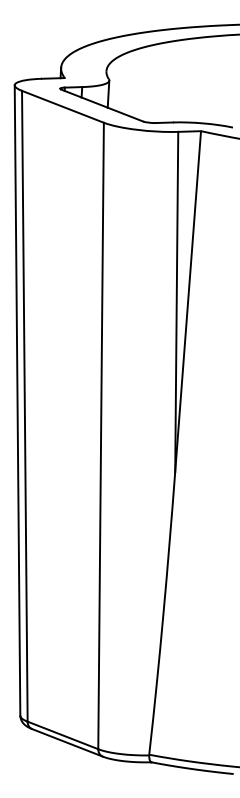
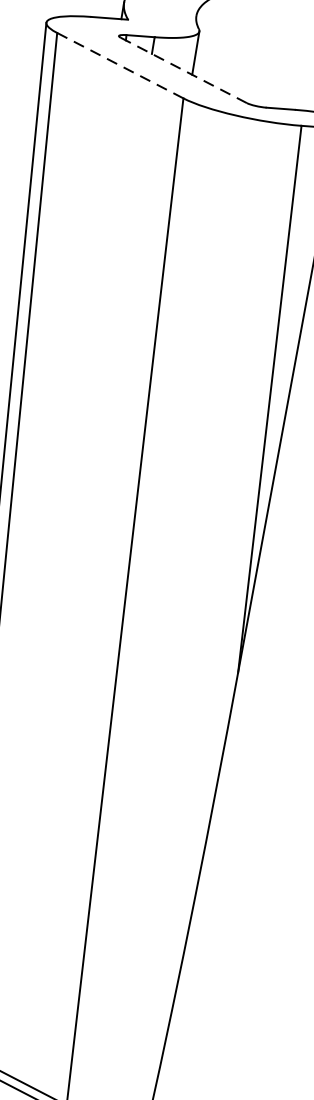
line: (102, 105) -> (184, 70), solid -> dashed
line: (62, 106) -> (119, 65), solid -> dashed

